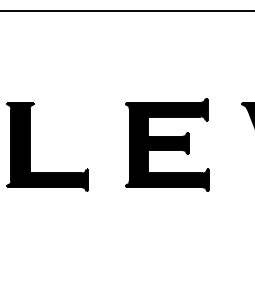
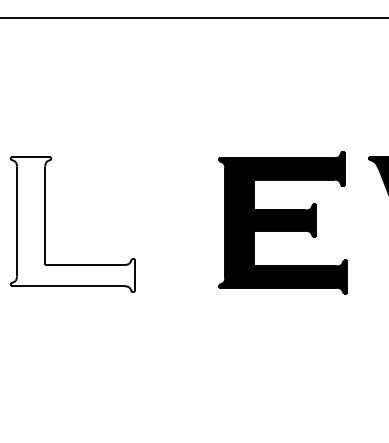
part: (167, 144) -> (283, 222), moved
fill: (47, 146) -> (72, 223), removed

